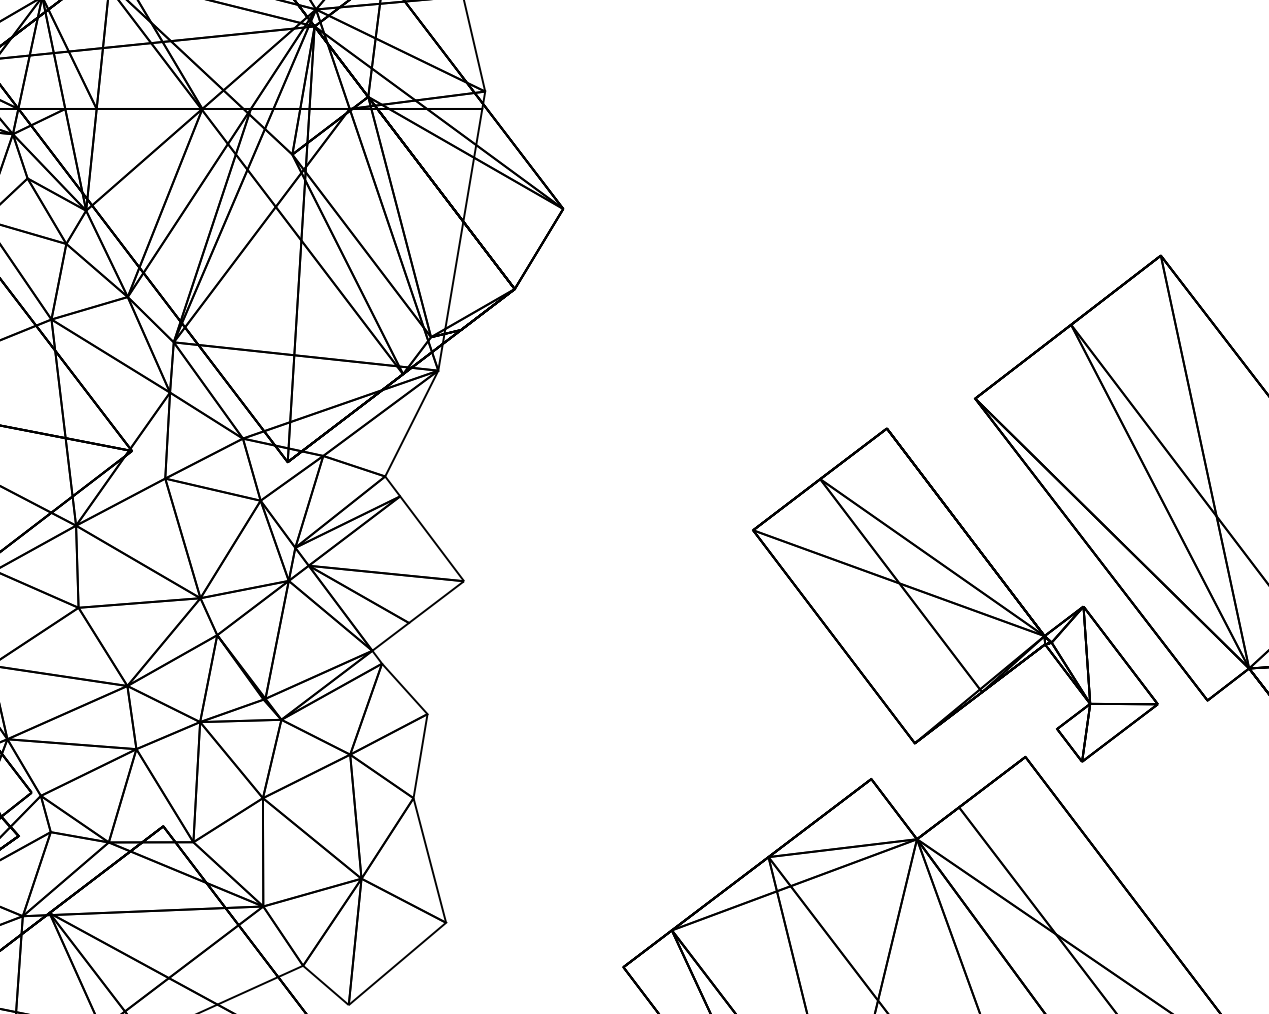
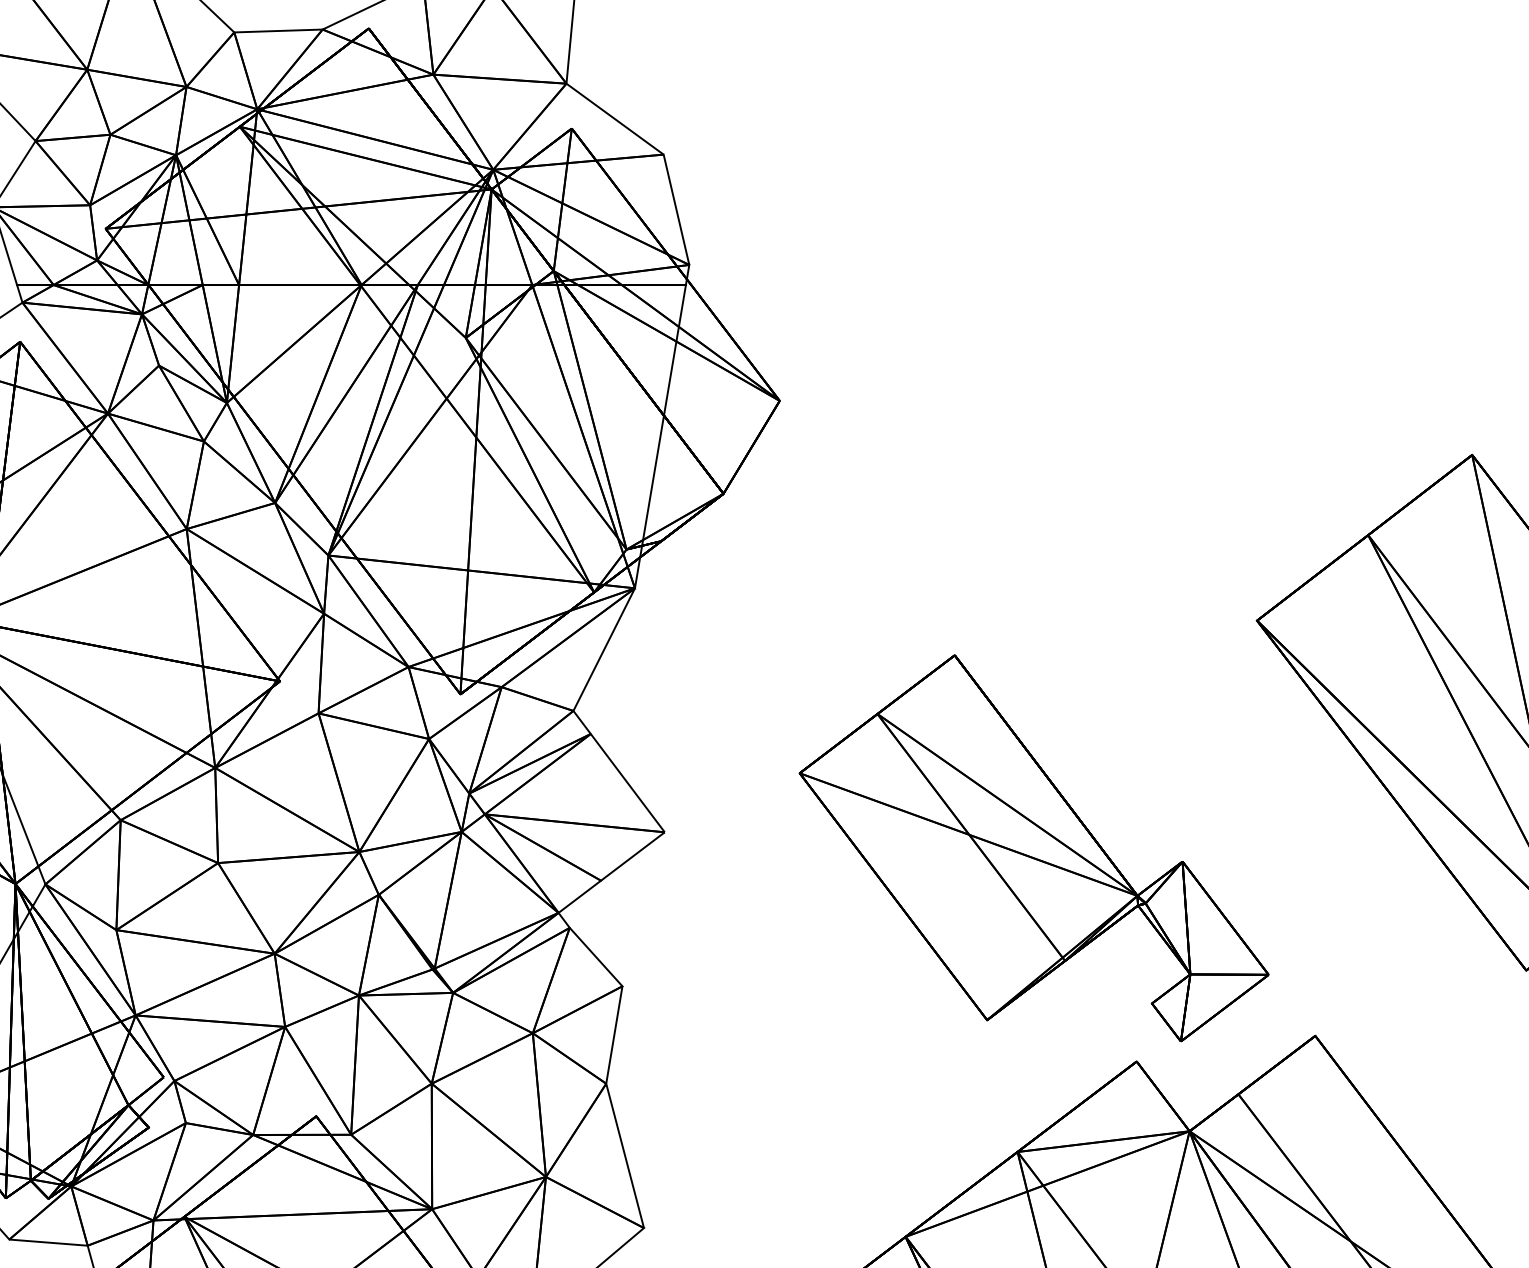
part: (954, 595) -> (1033, 848), moved

